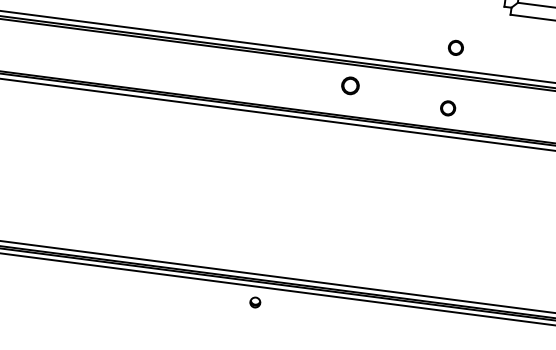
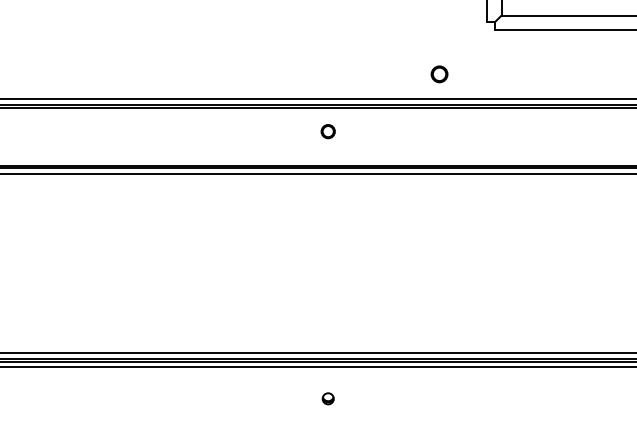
circle: (349, 85) -> (327, 131), size x0.71
part: (448, 108) -> (439, 142), removed
part: (254, 302) -> (327, 398), moved

